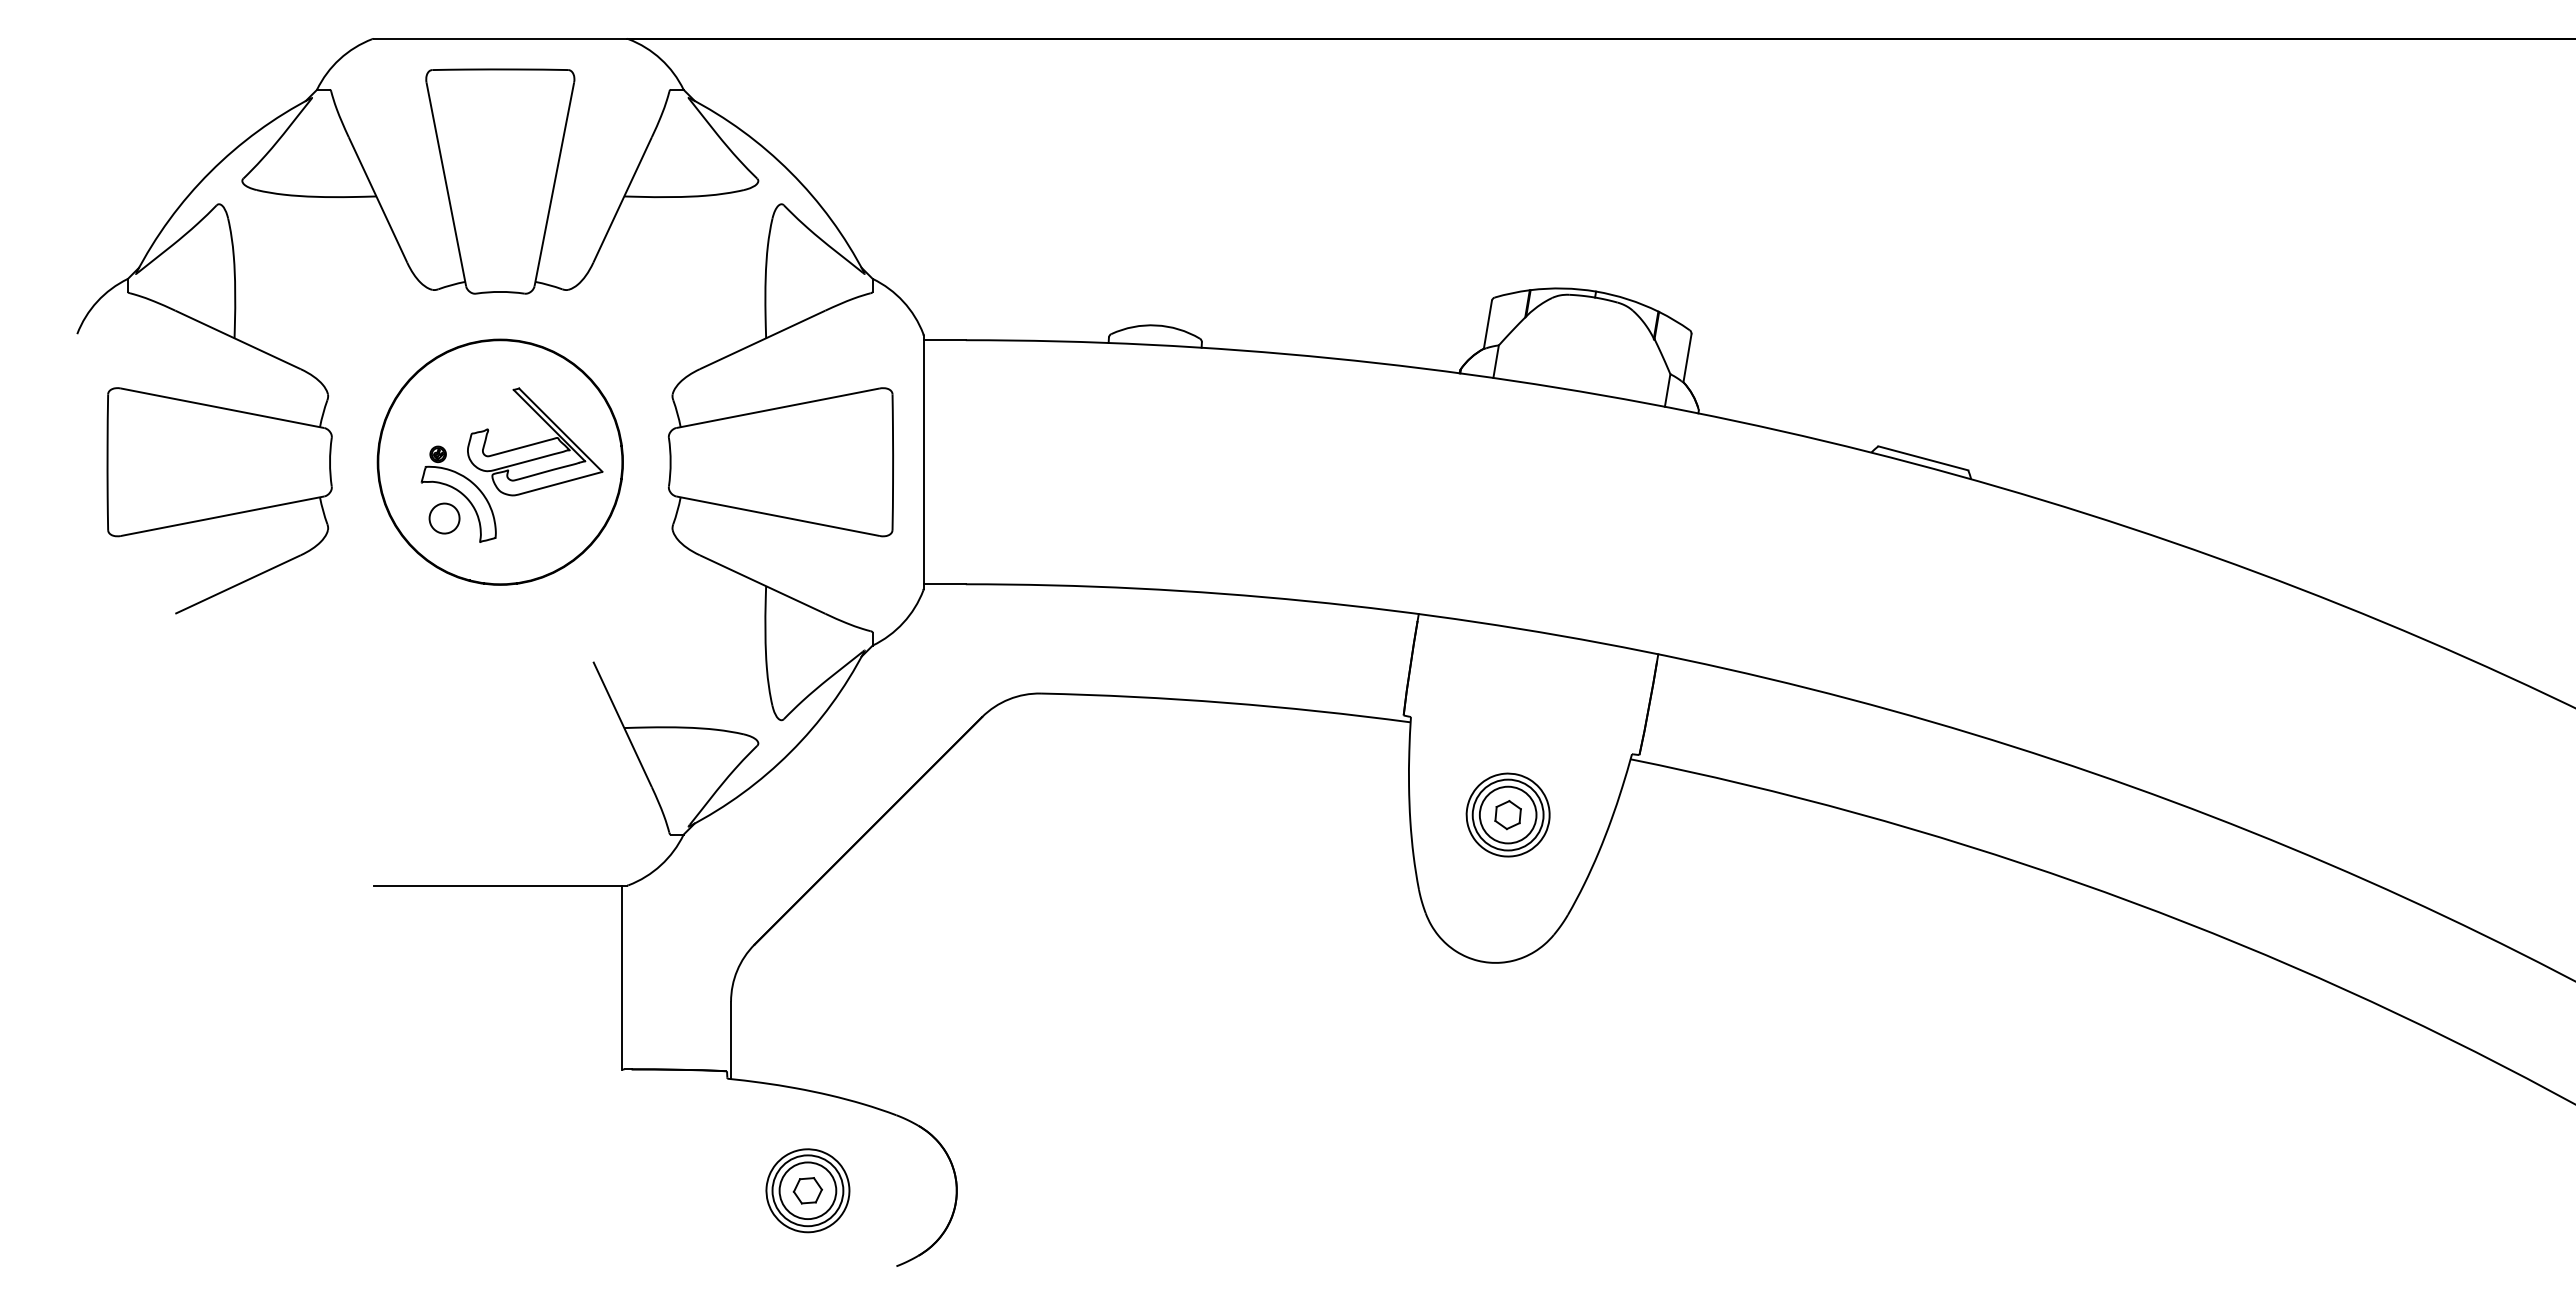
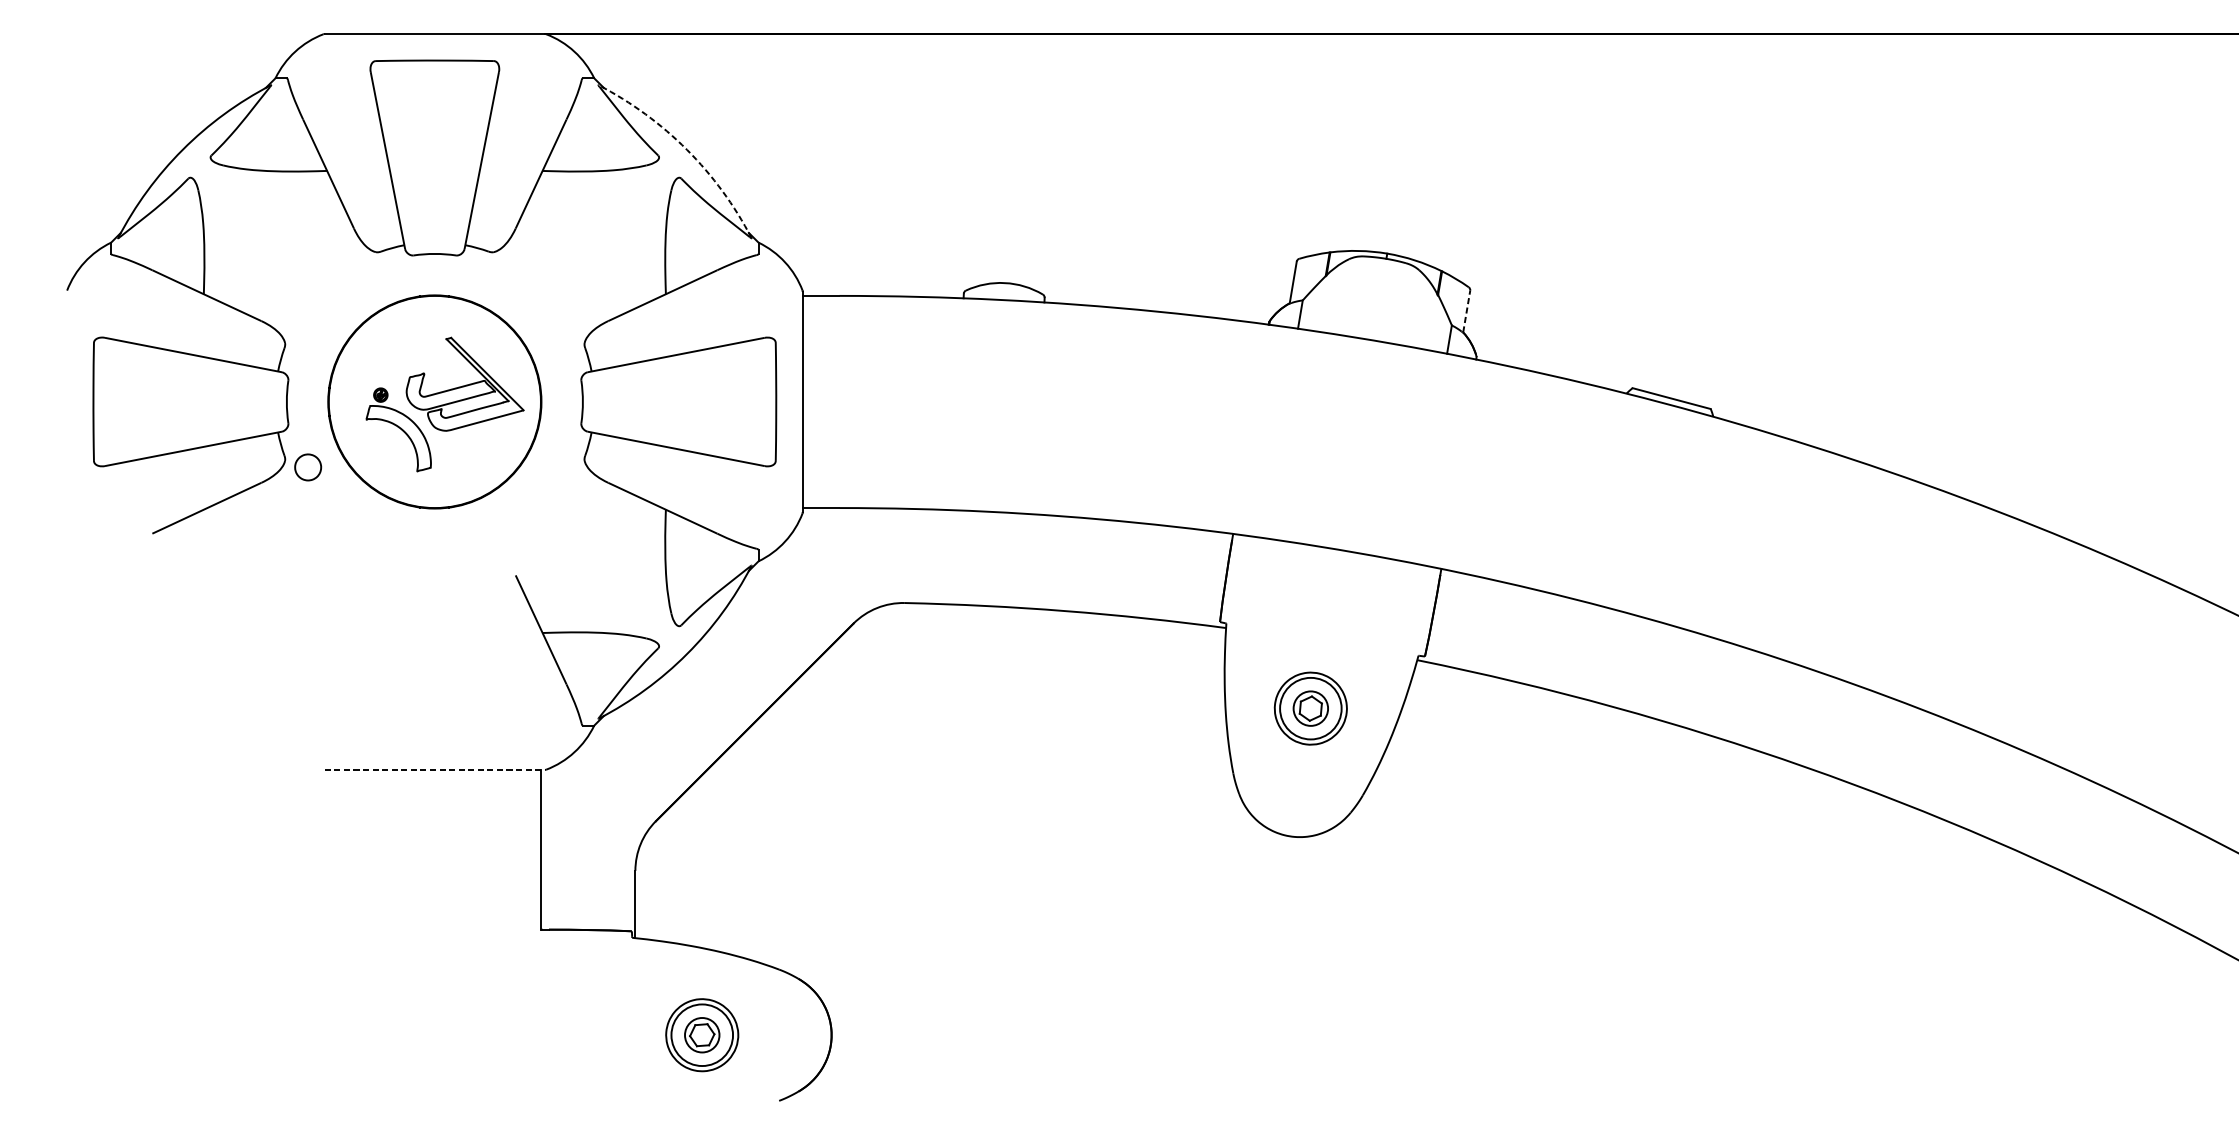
arc: (790, 172) -> (687, 150), solid -> dashed
line: (1687, 357) -> (1466, 310), solid -> dashed
part: (444, 518) -> (308, 467), moved
circle: (1507, 814) -> (1310, 708), size x0.7
line: (500, 885) -> (435, 769), solid -> dashed
circle: (807, 1190) -> (701, 1034), size x0.7

